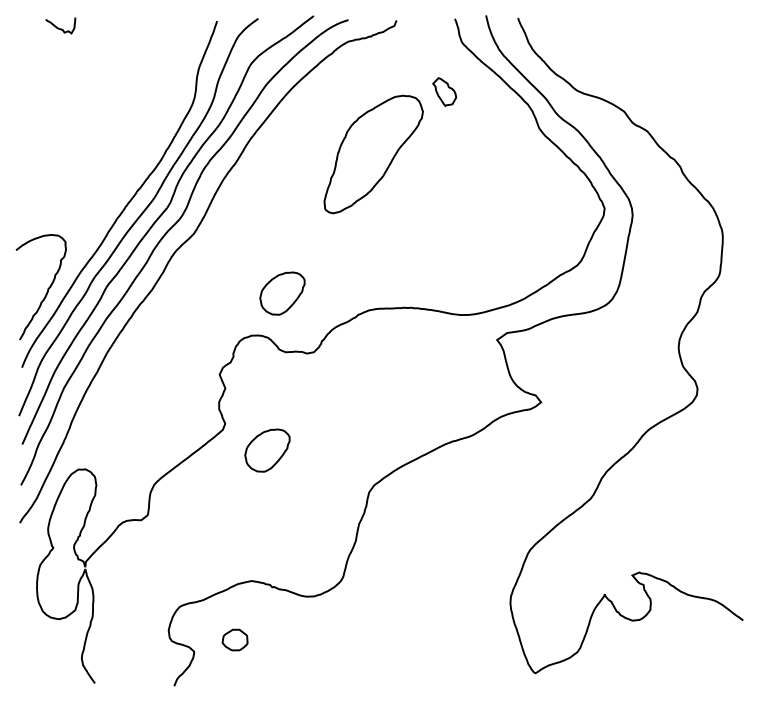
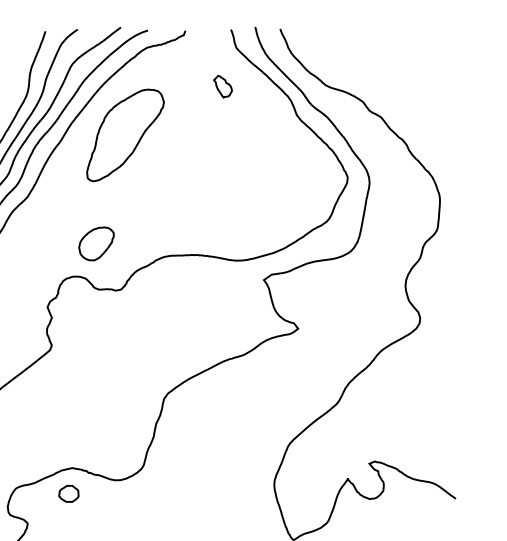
part: (373, 154) -> (125, 135), moved
part: (267, 450) -> (84, 366), removed
part: (234, 639) -> (68, 493), moved

